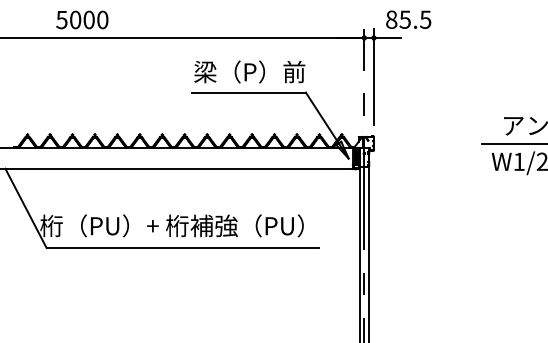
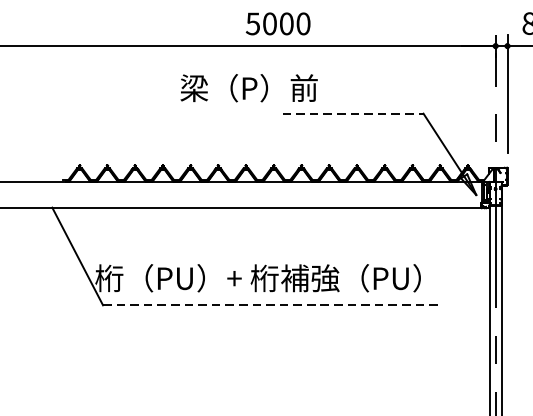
text: (82, 19) -> (278, 23), moved
text: (249, 71) -> (248, 87), moved
line: (249, 92) -> (353, 113), solid -> dashed
line: (183, 247) -> (272, 304), solid -> dashed

